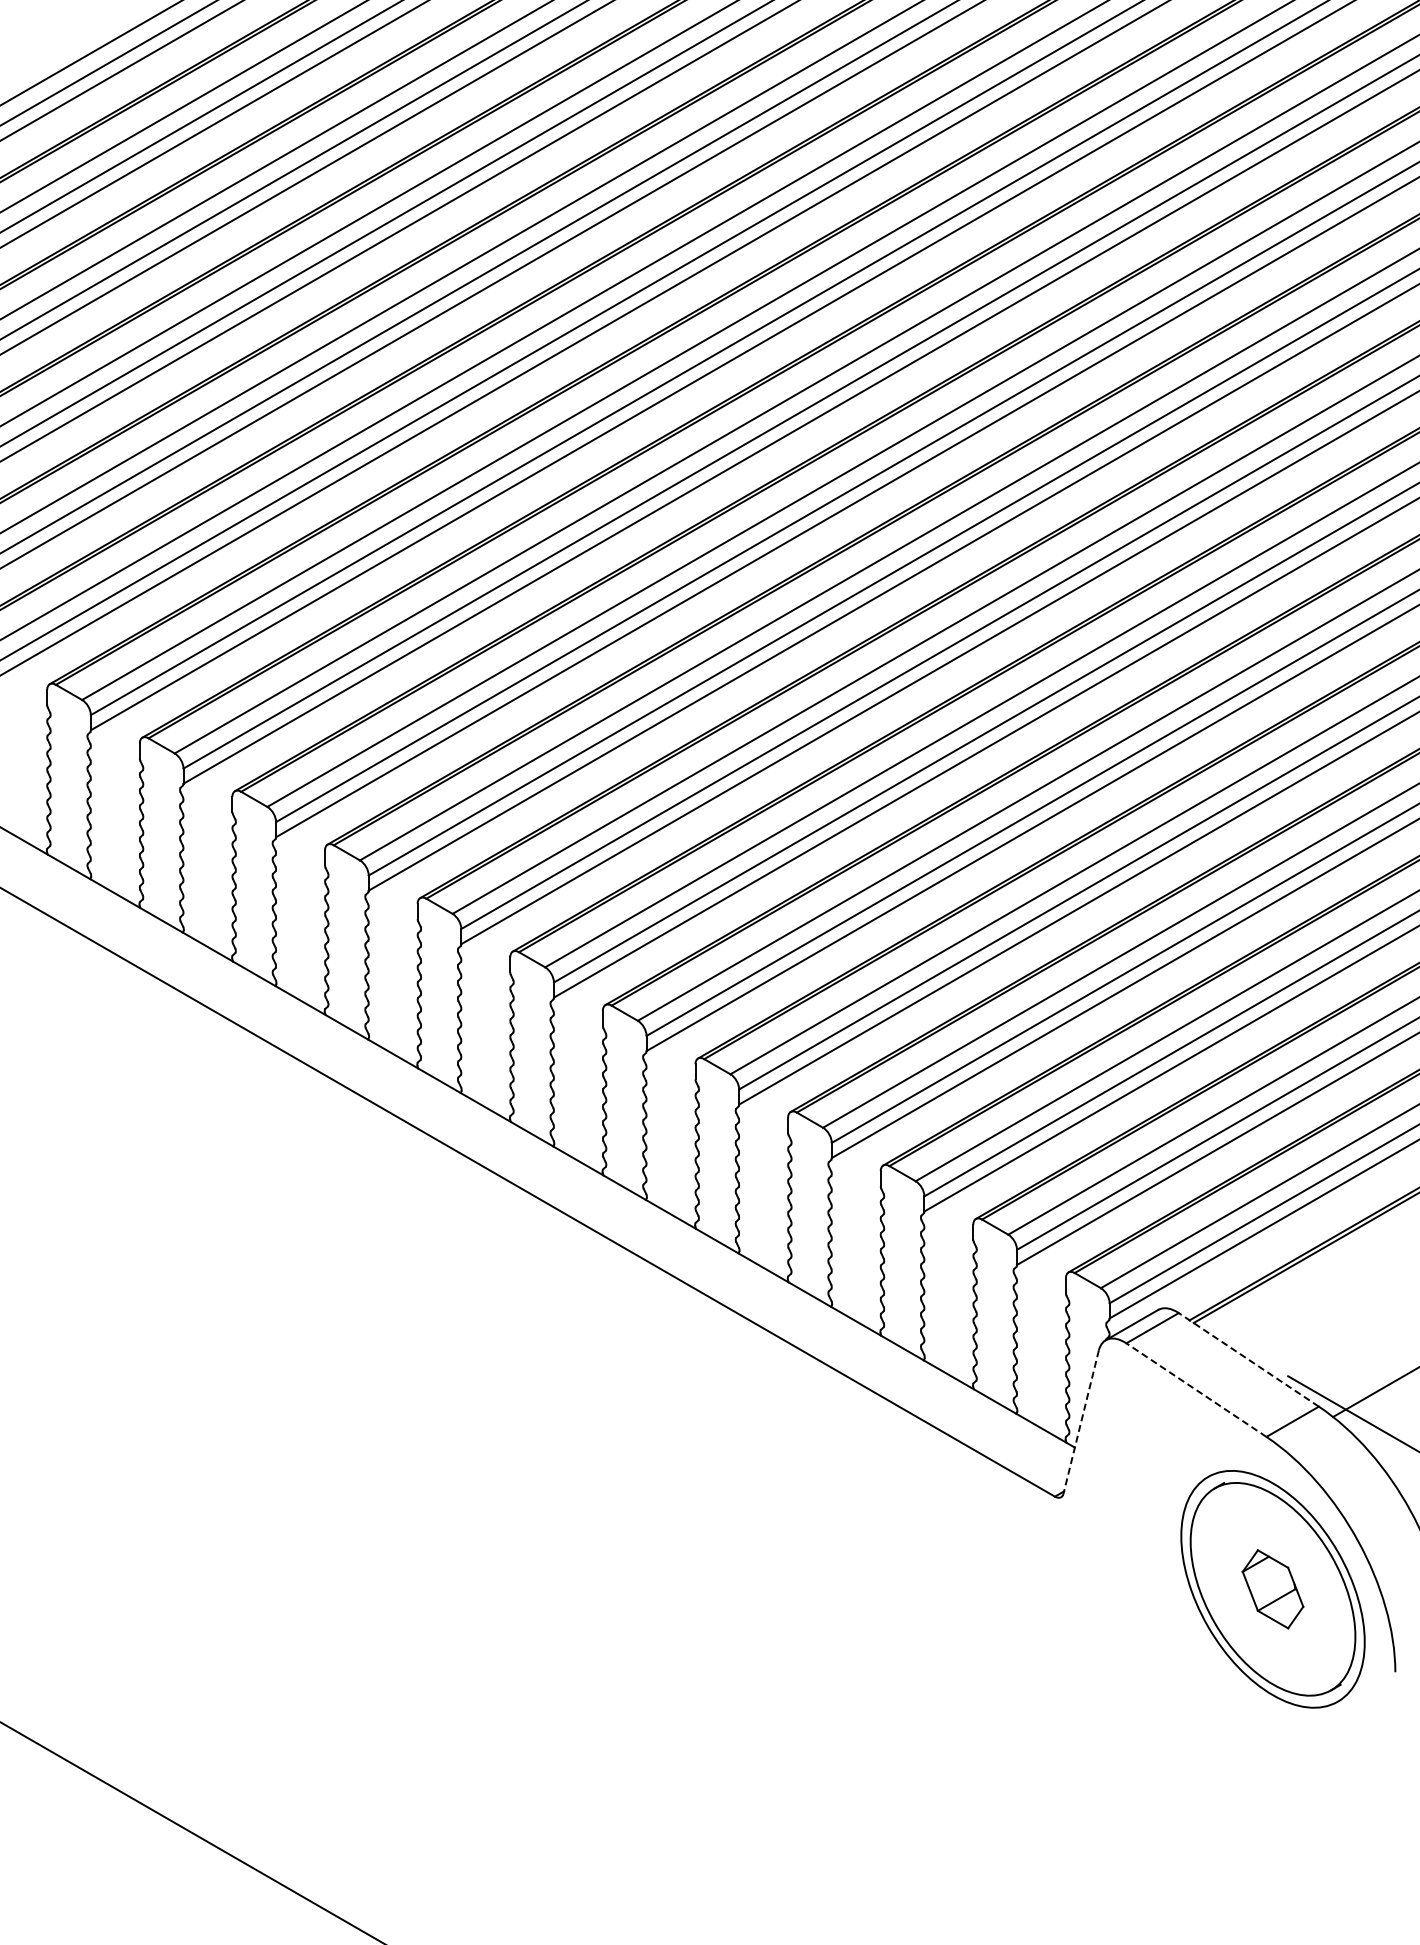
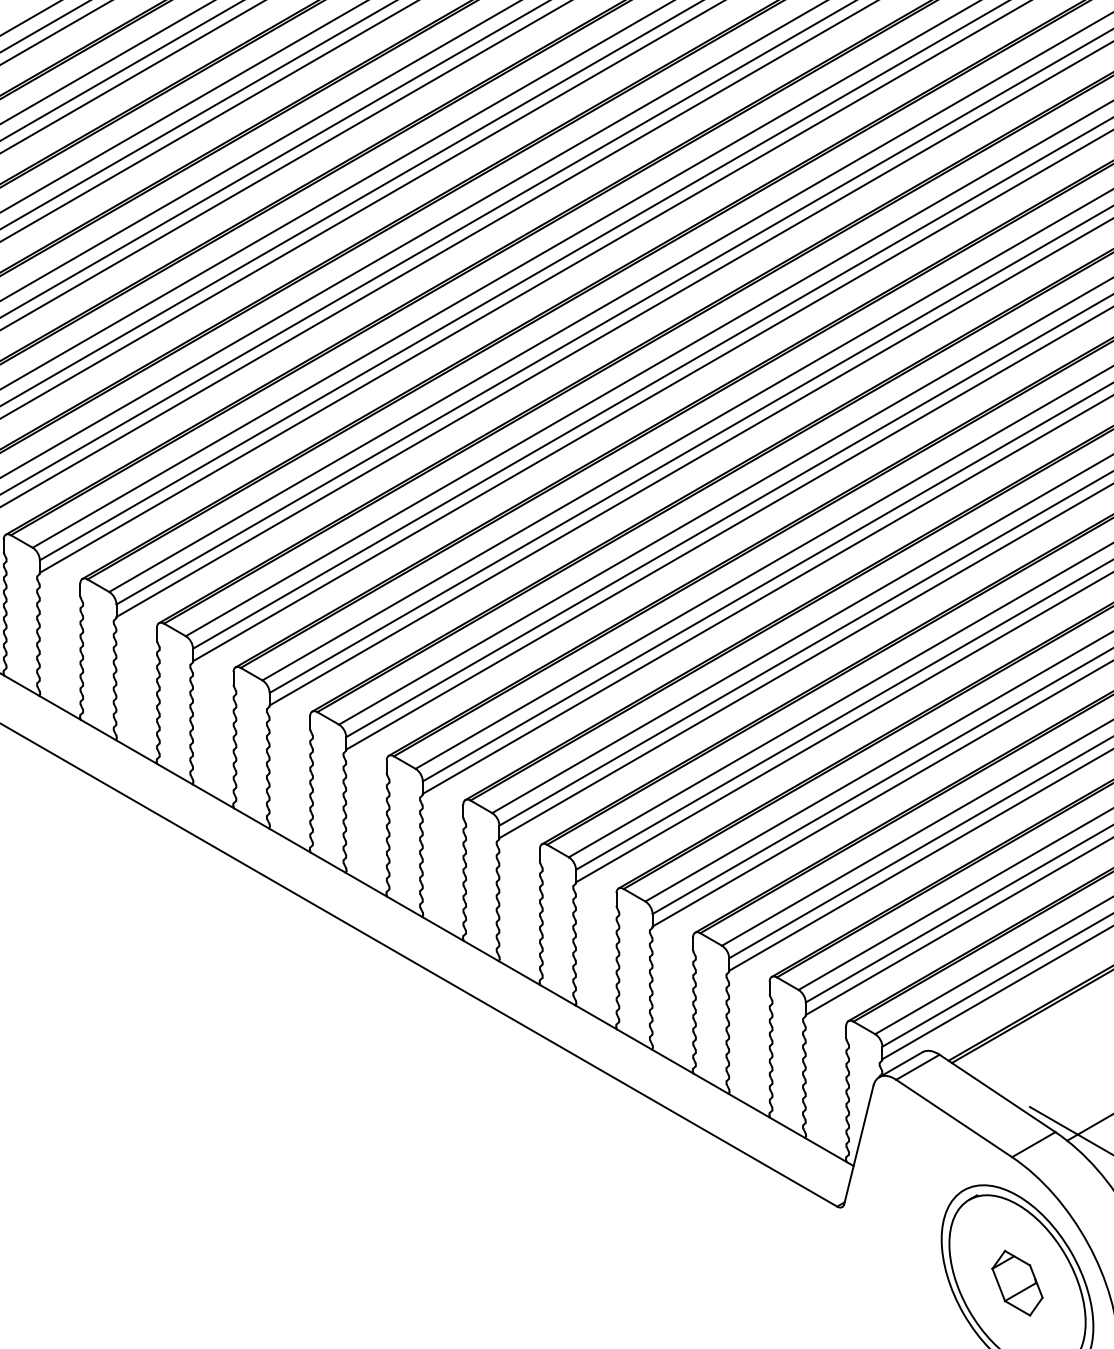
line: (1248, 1359) -> (997, 1093), dashed -> solid
line: (1196, 1389) -> (954, 1117), dashed -> solid
line: (1081, 1422) -> (859, 1145), dashed -> solid

